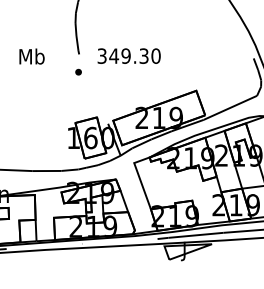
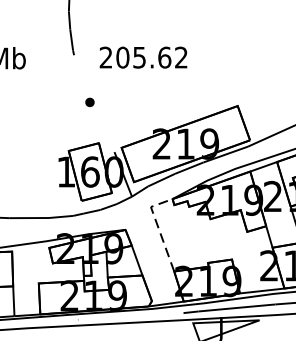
text: (128, 55) -> (142, 56), 349.30 -> 205.62
part: (78, 71) -> (89, 101), moved
line: (139, 177) -> (158, 227), solid -> dashed

